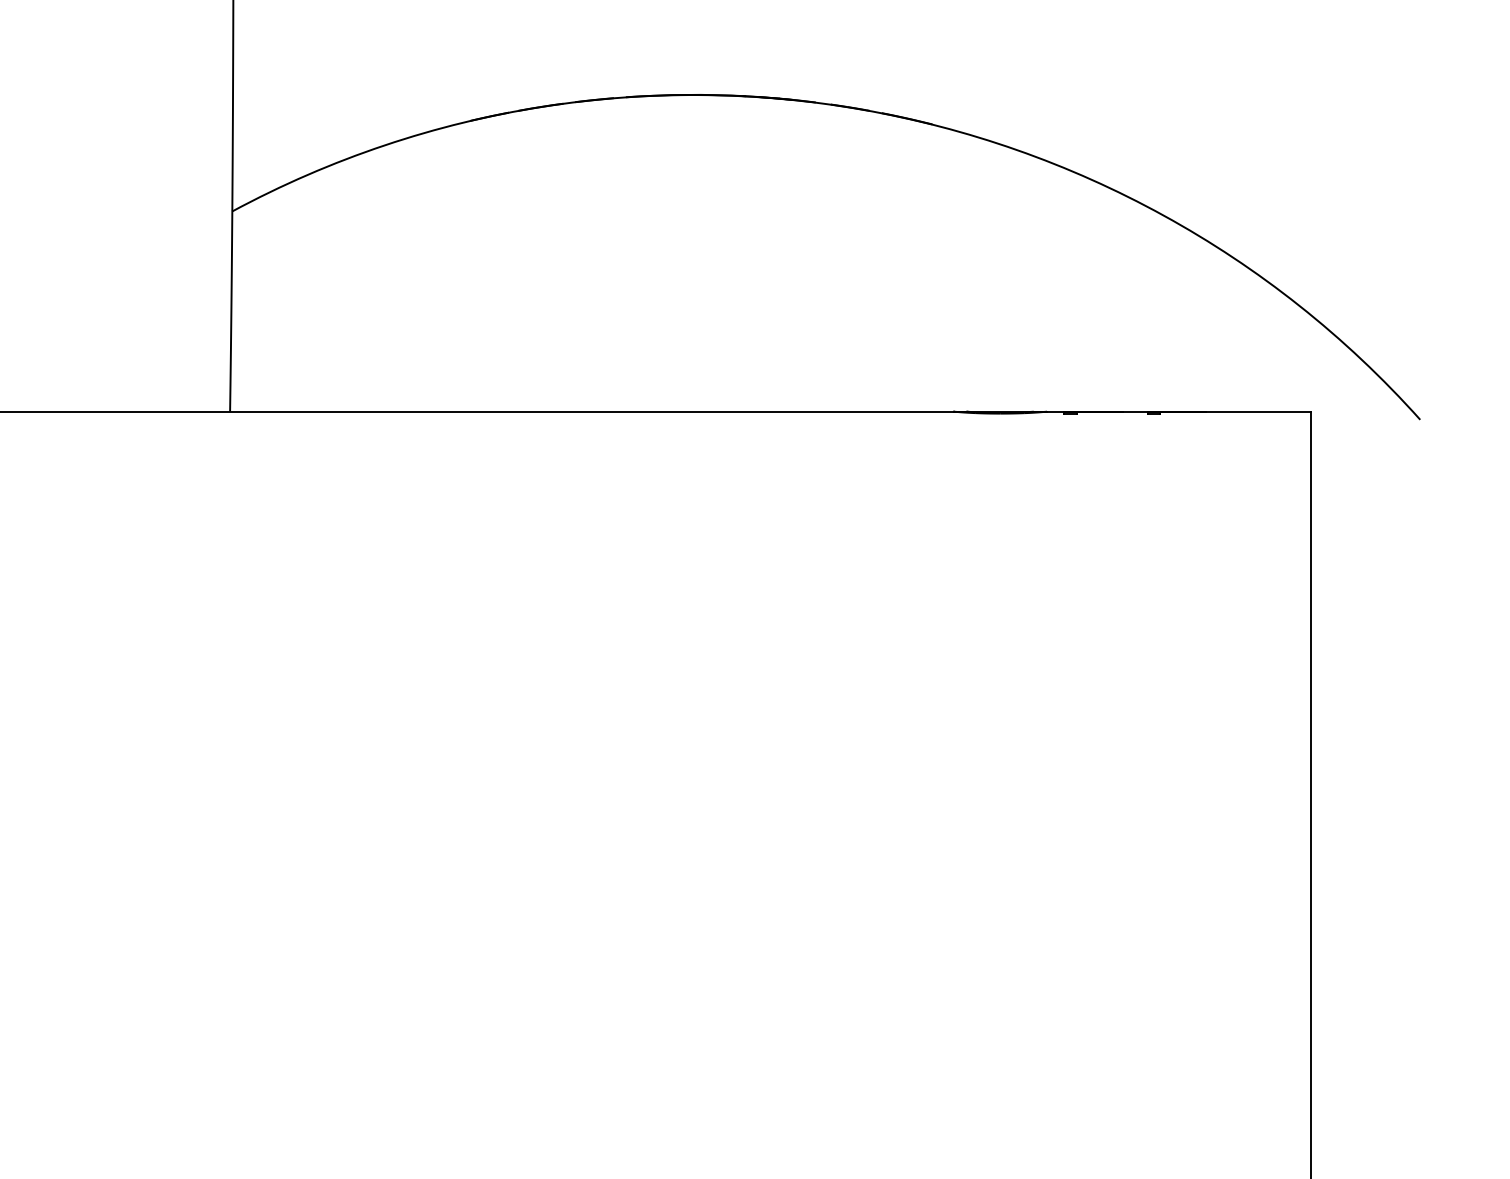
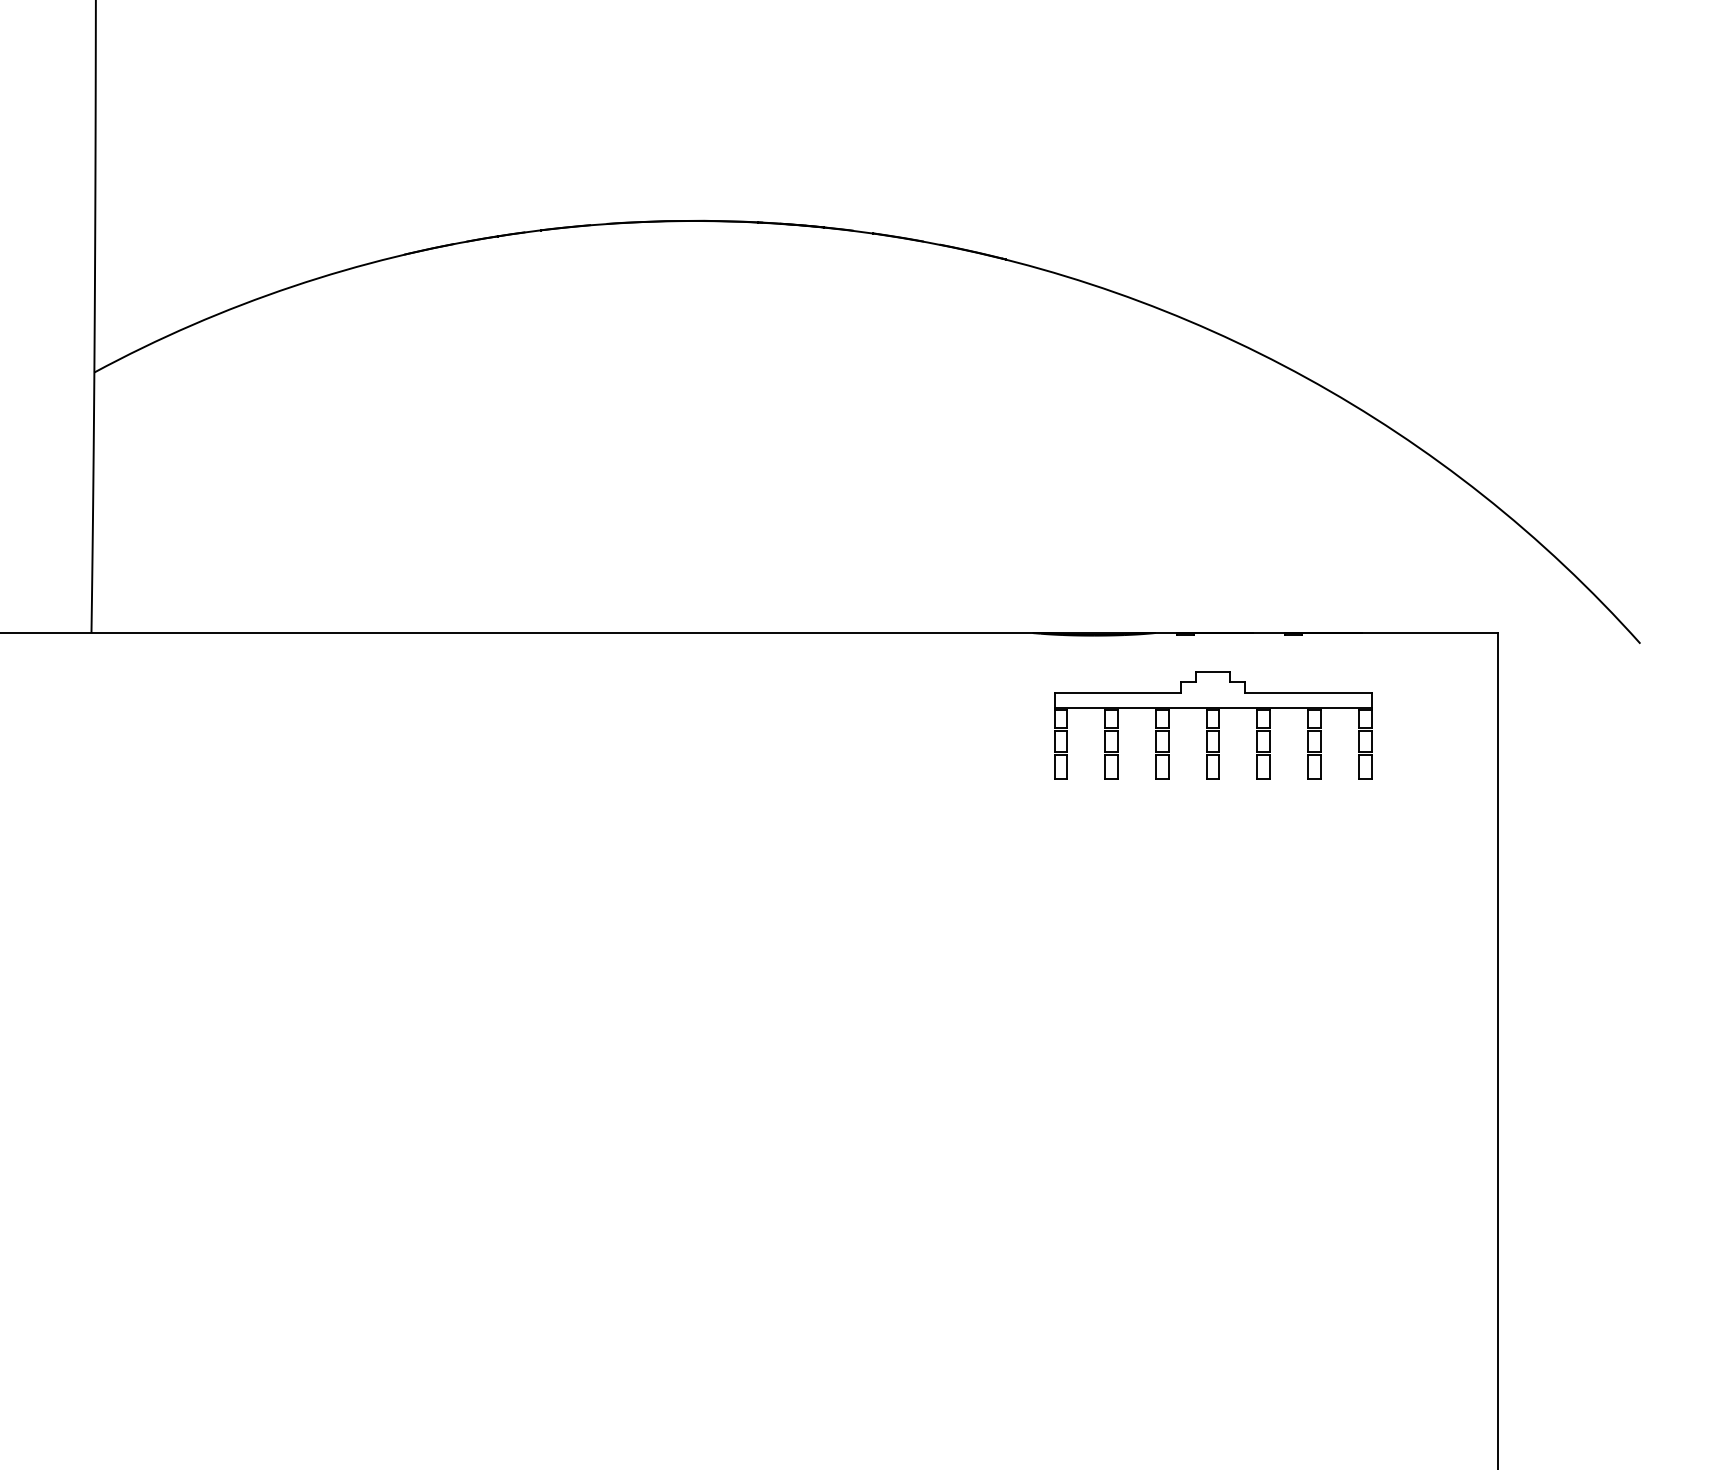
part: (1091, 482) -> (1212, 725), added

